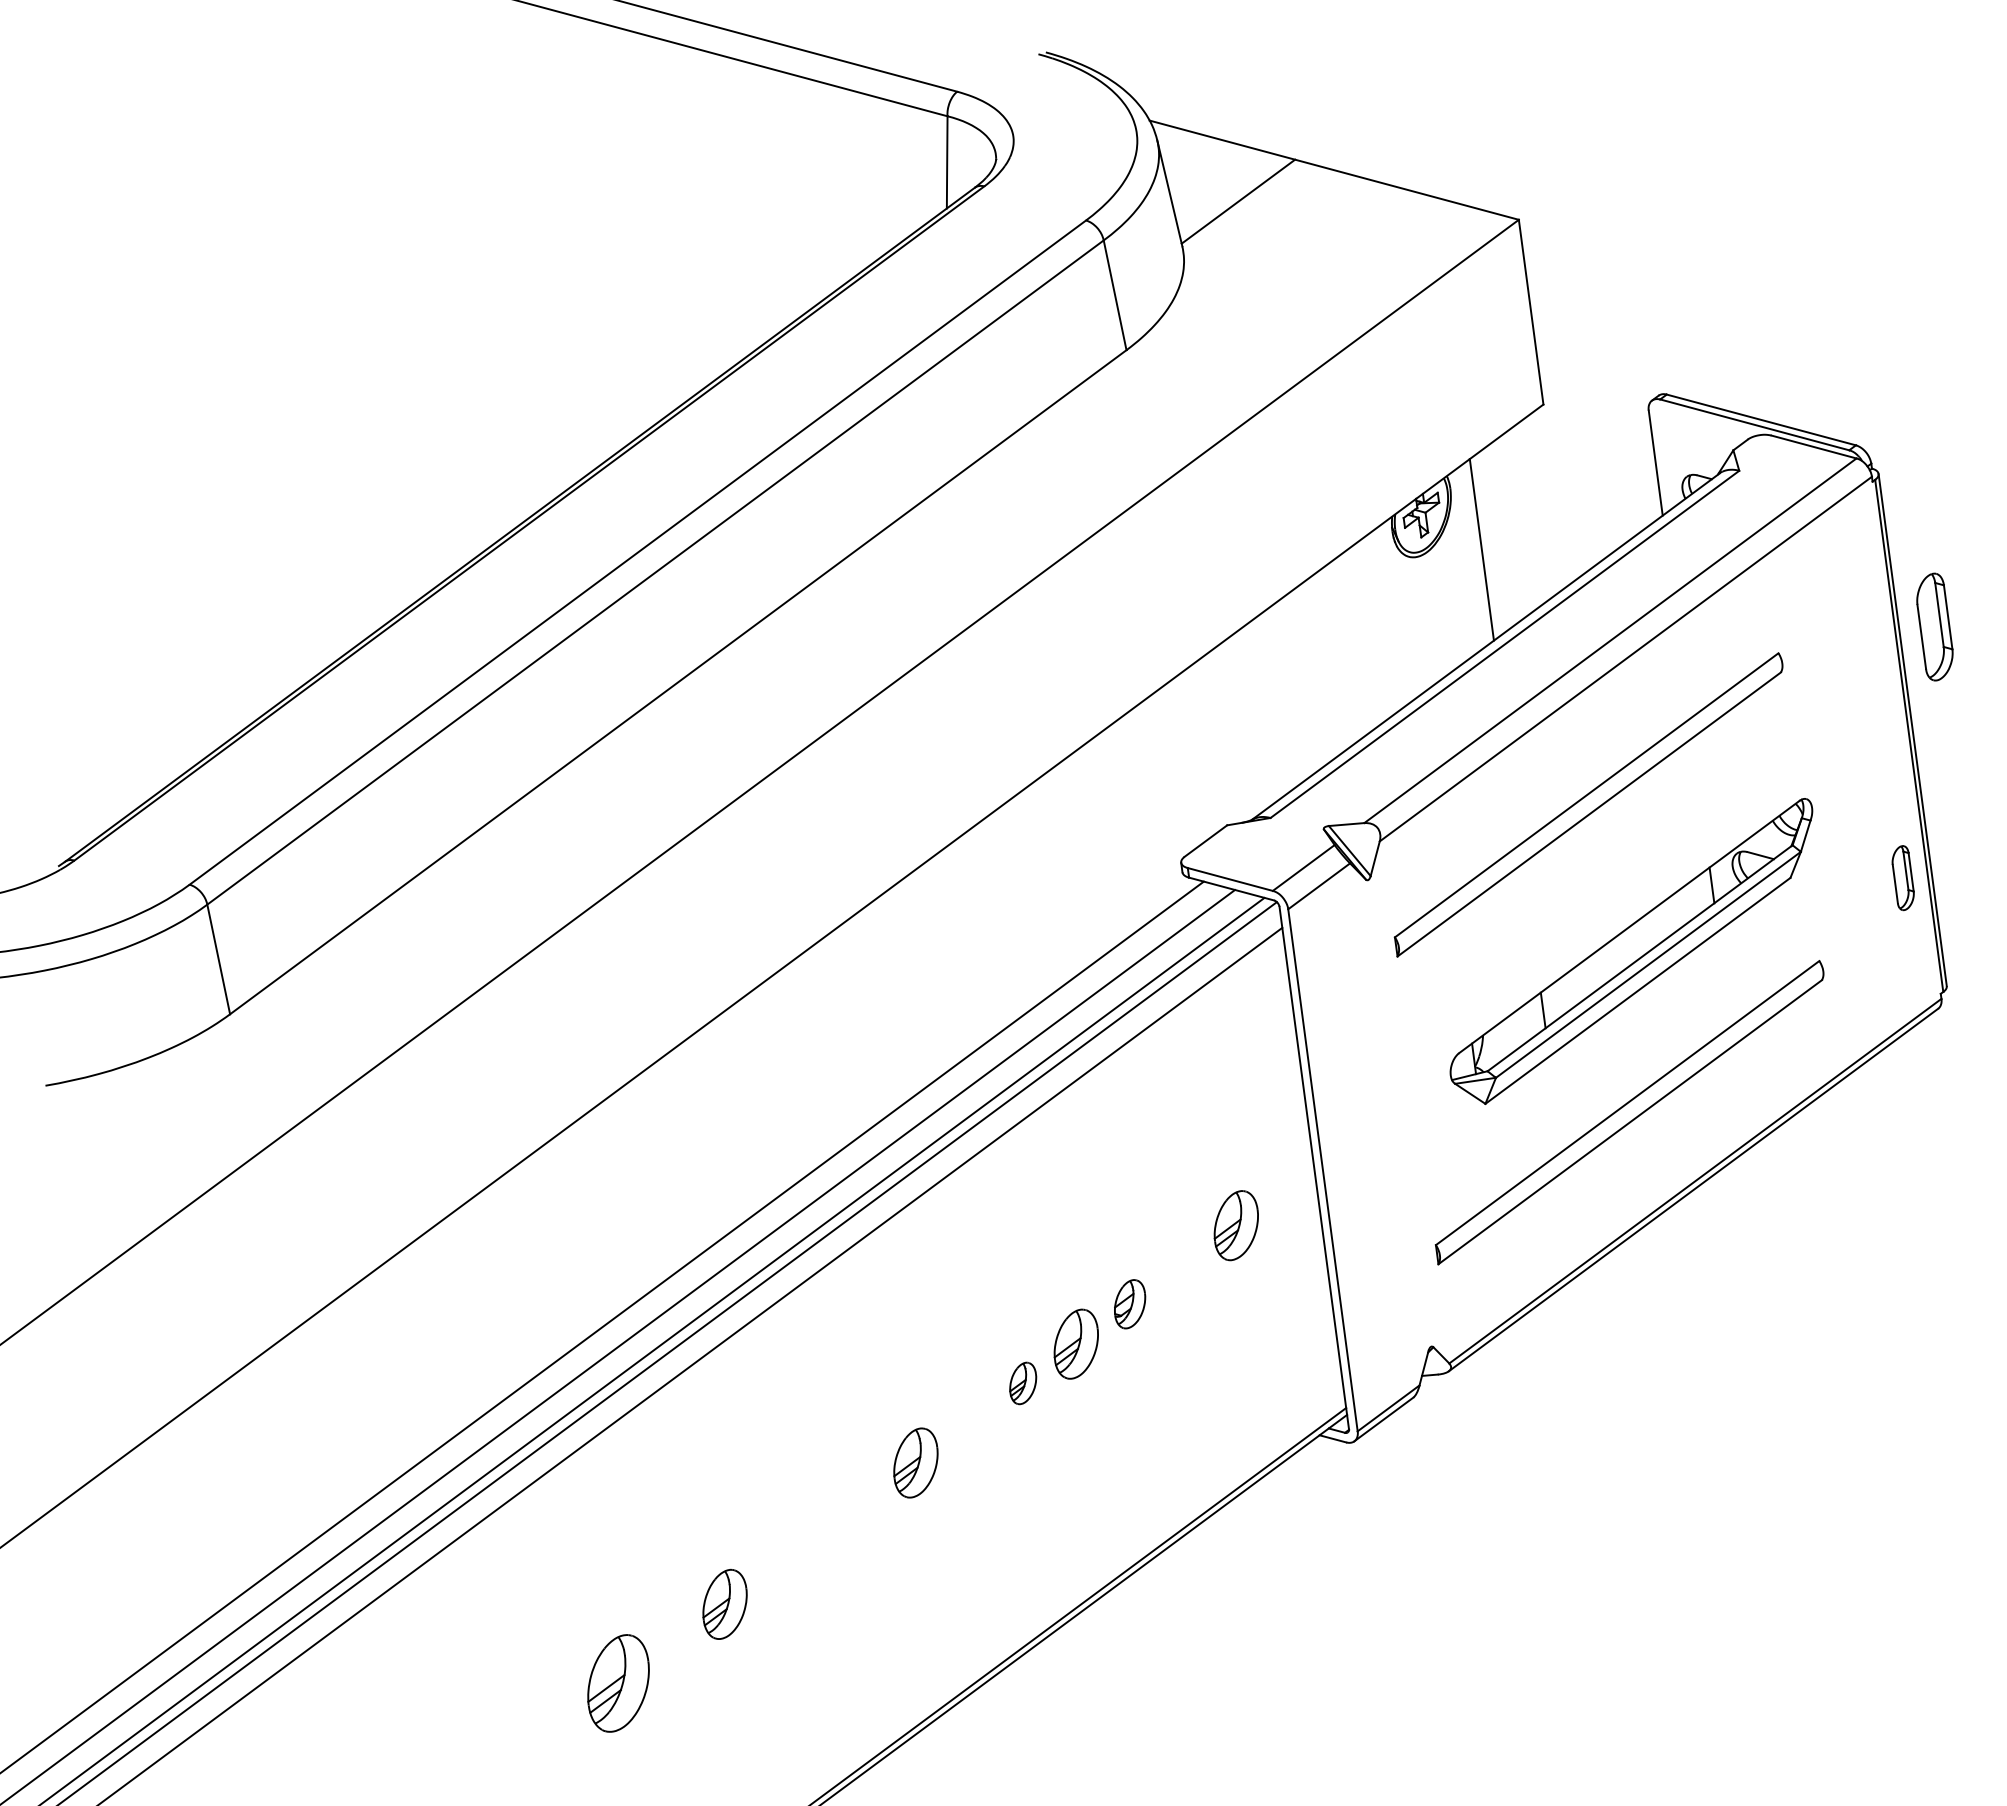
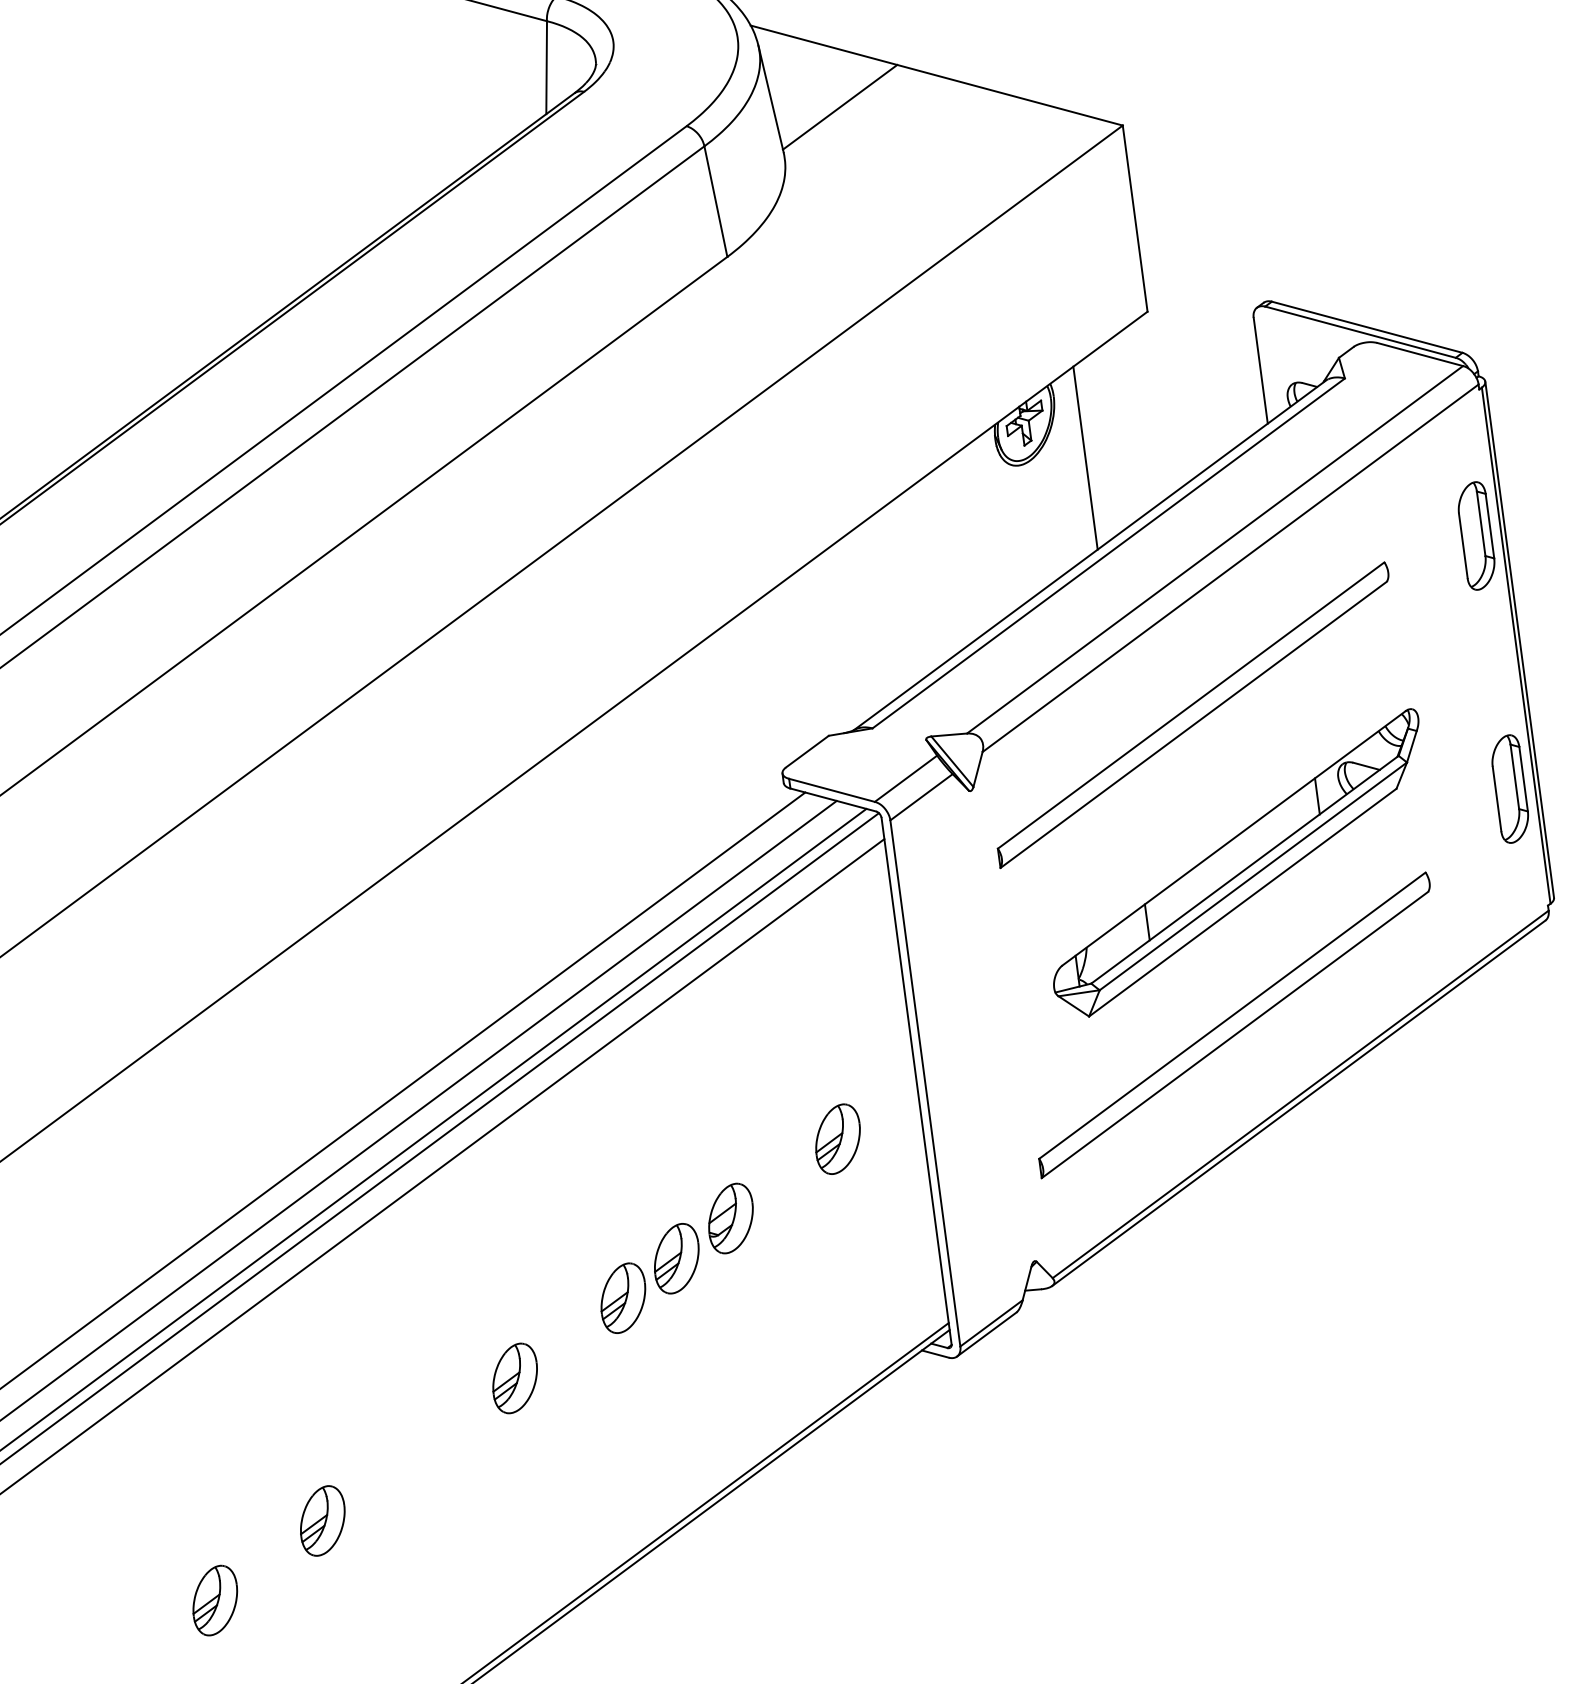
part: (1934, 626) -> (1476, 535), moved
part: (1902, 877) -> (1509, 788), size x1.67
part: (1129, 1303) -> (730, 1217), size x1.43
part: (1022, 1383) -> (622, 1298), size x1.67
part: (617, 1683) -> (214, 1600), size x0.71

